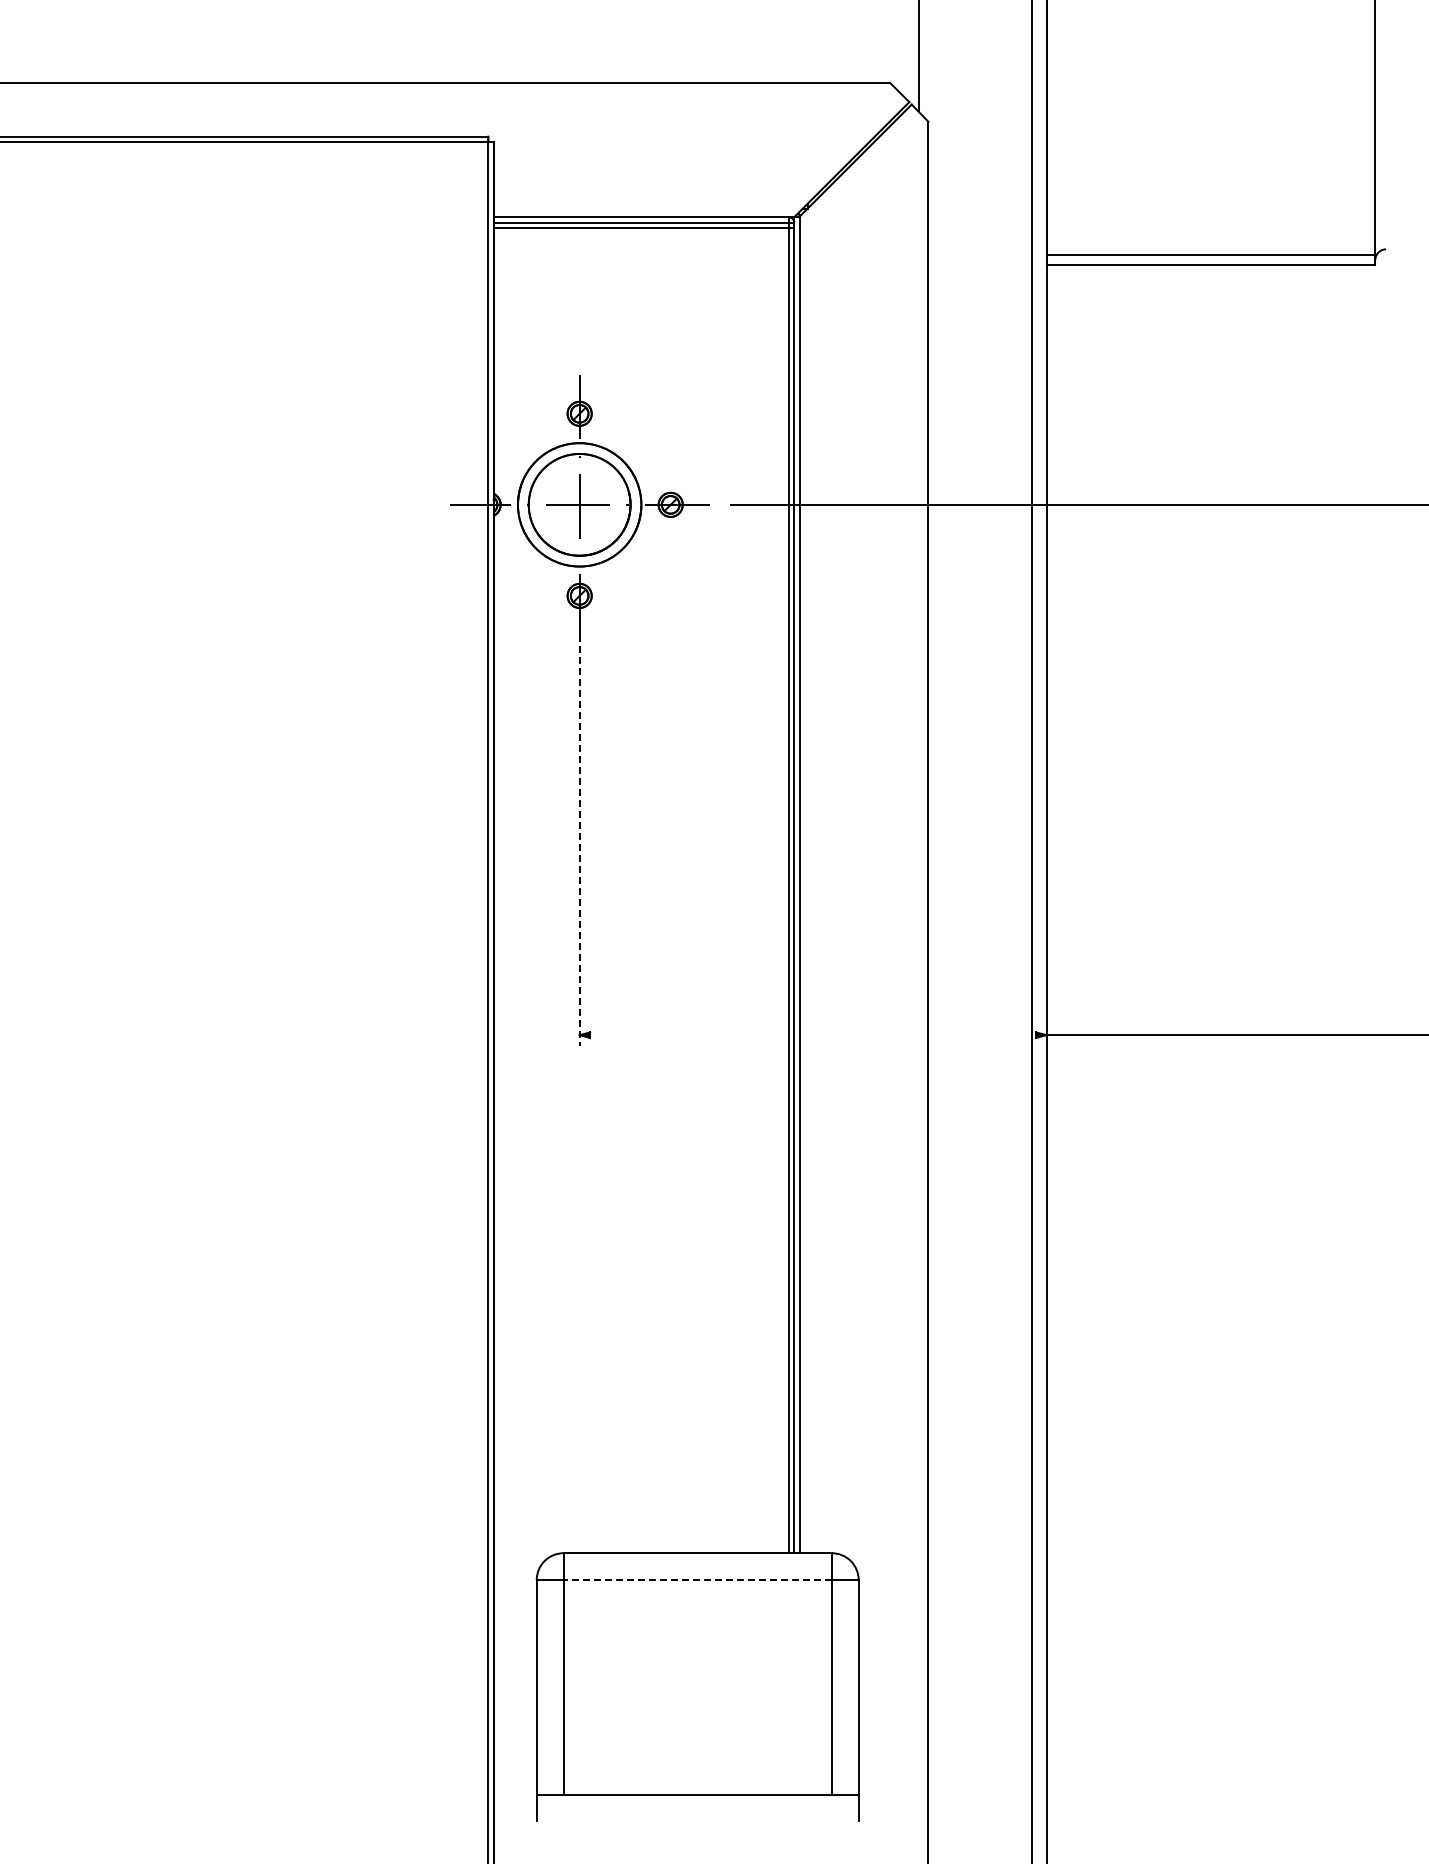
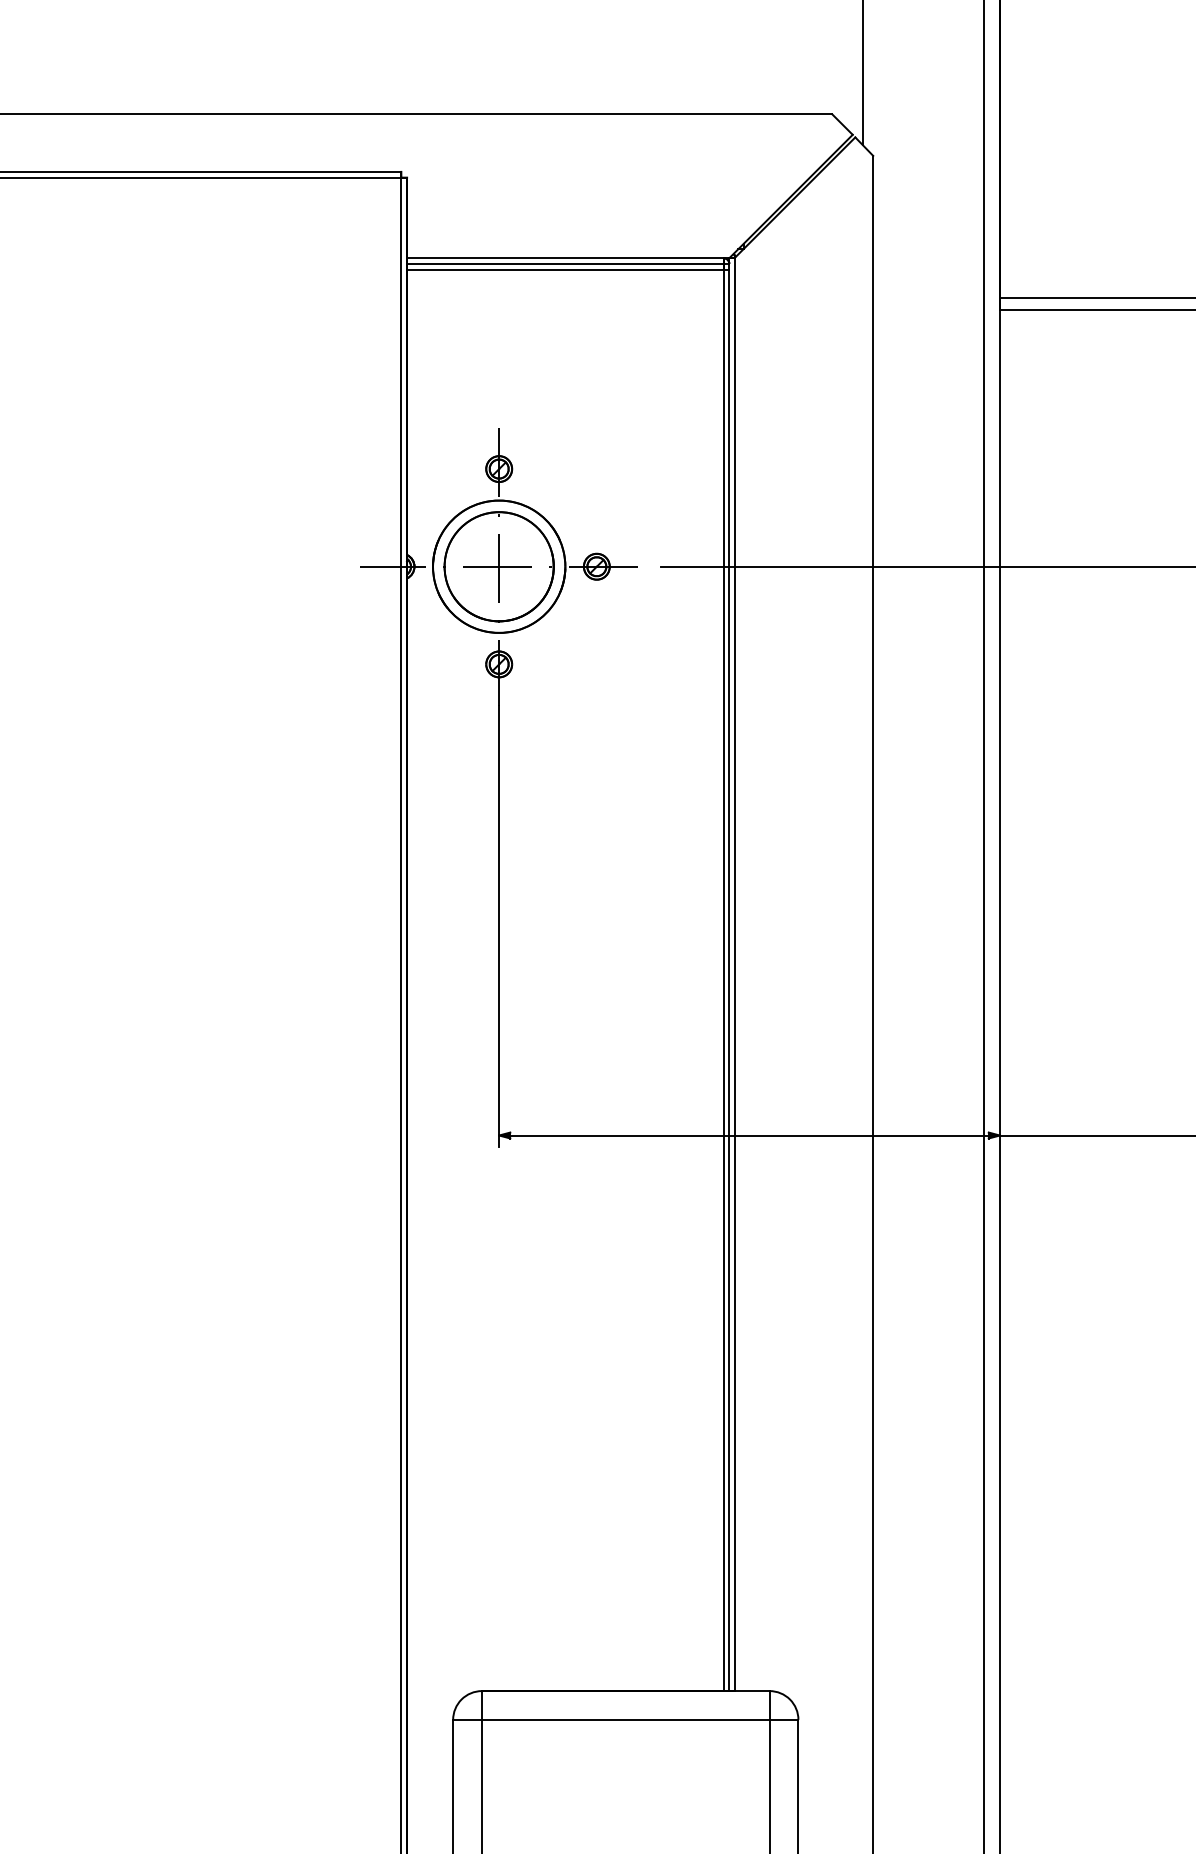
line: (579, 840) -> (499, 926), dashed -> solid
line: (813, 1035) -> (749, 1135), added
line: (697, 1580) -> (625, 1720), dashed -> solid

